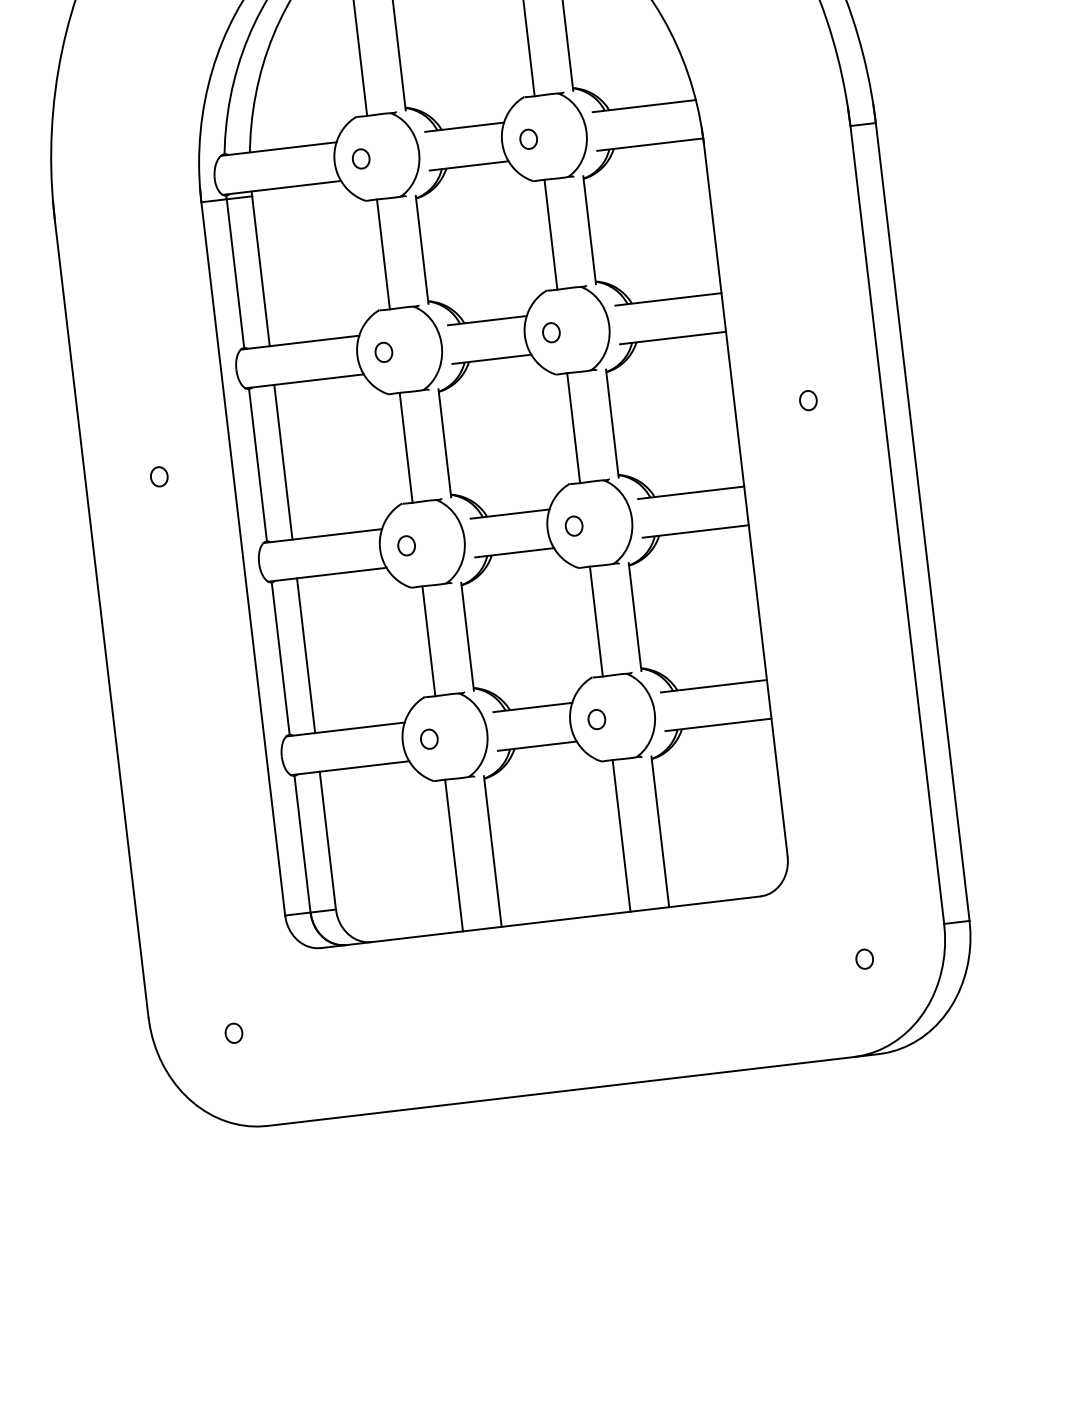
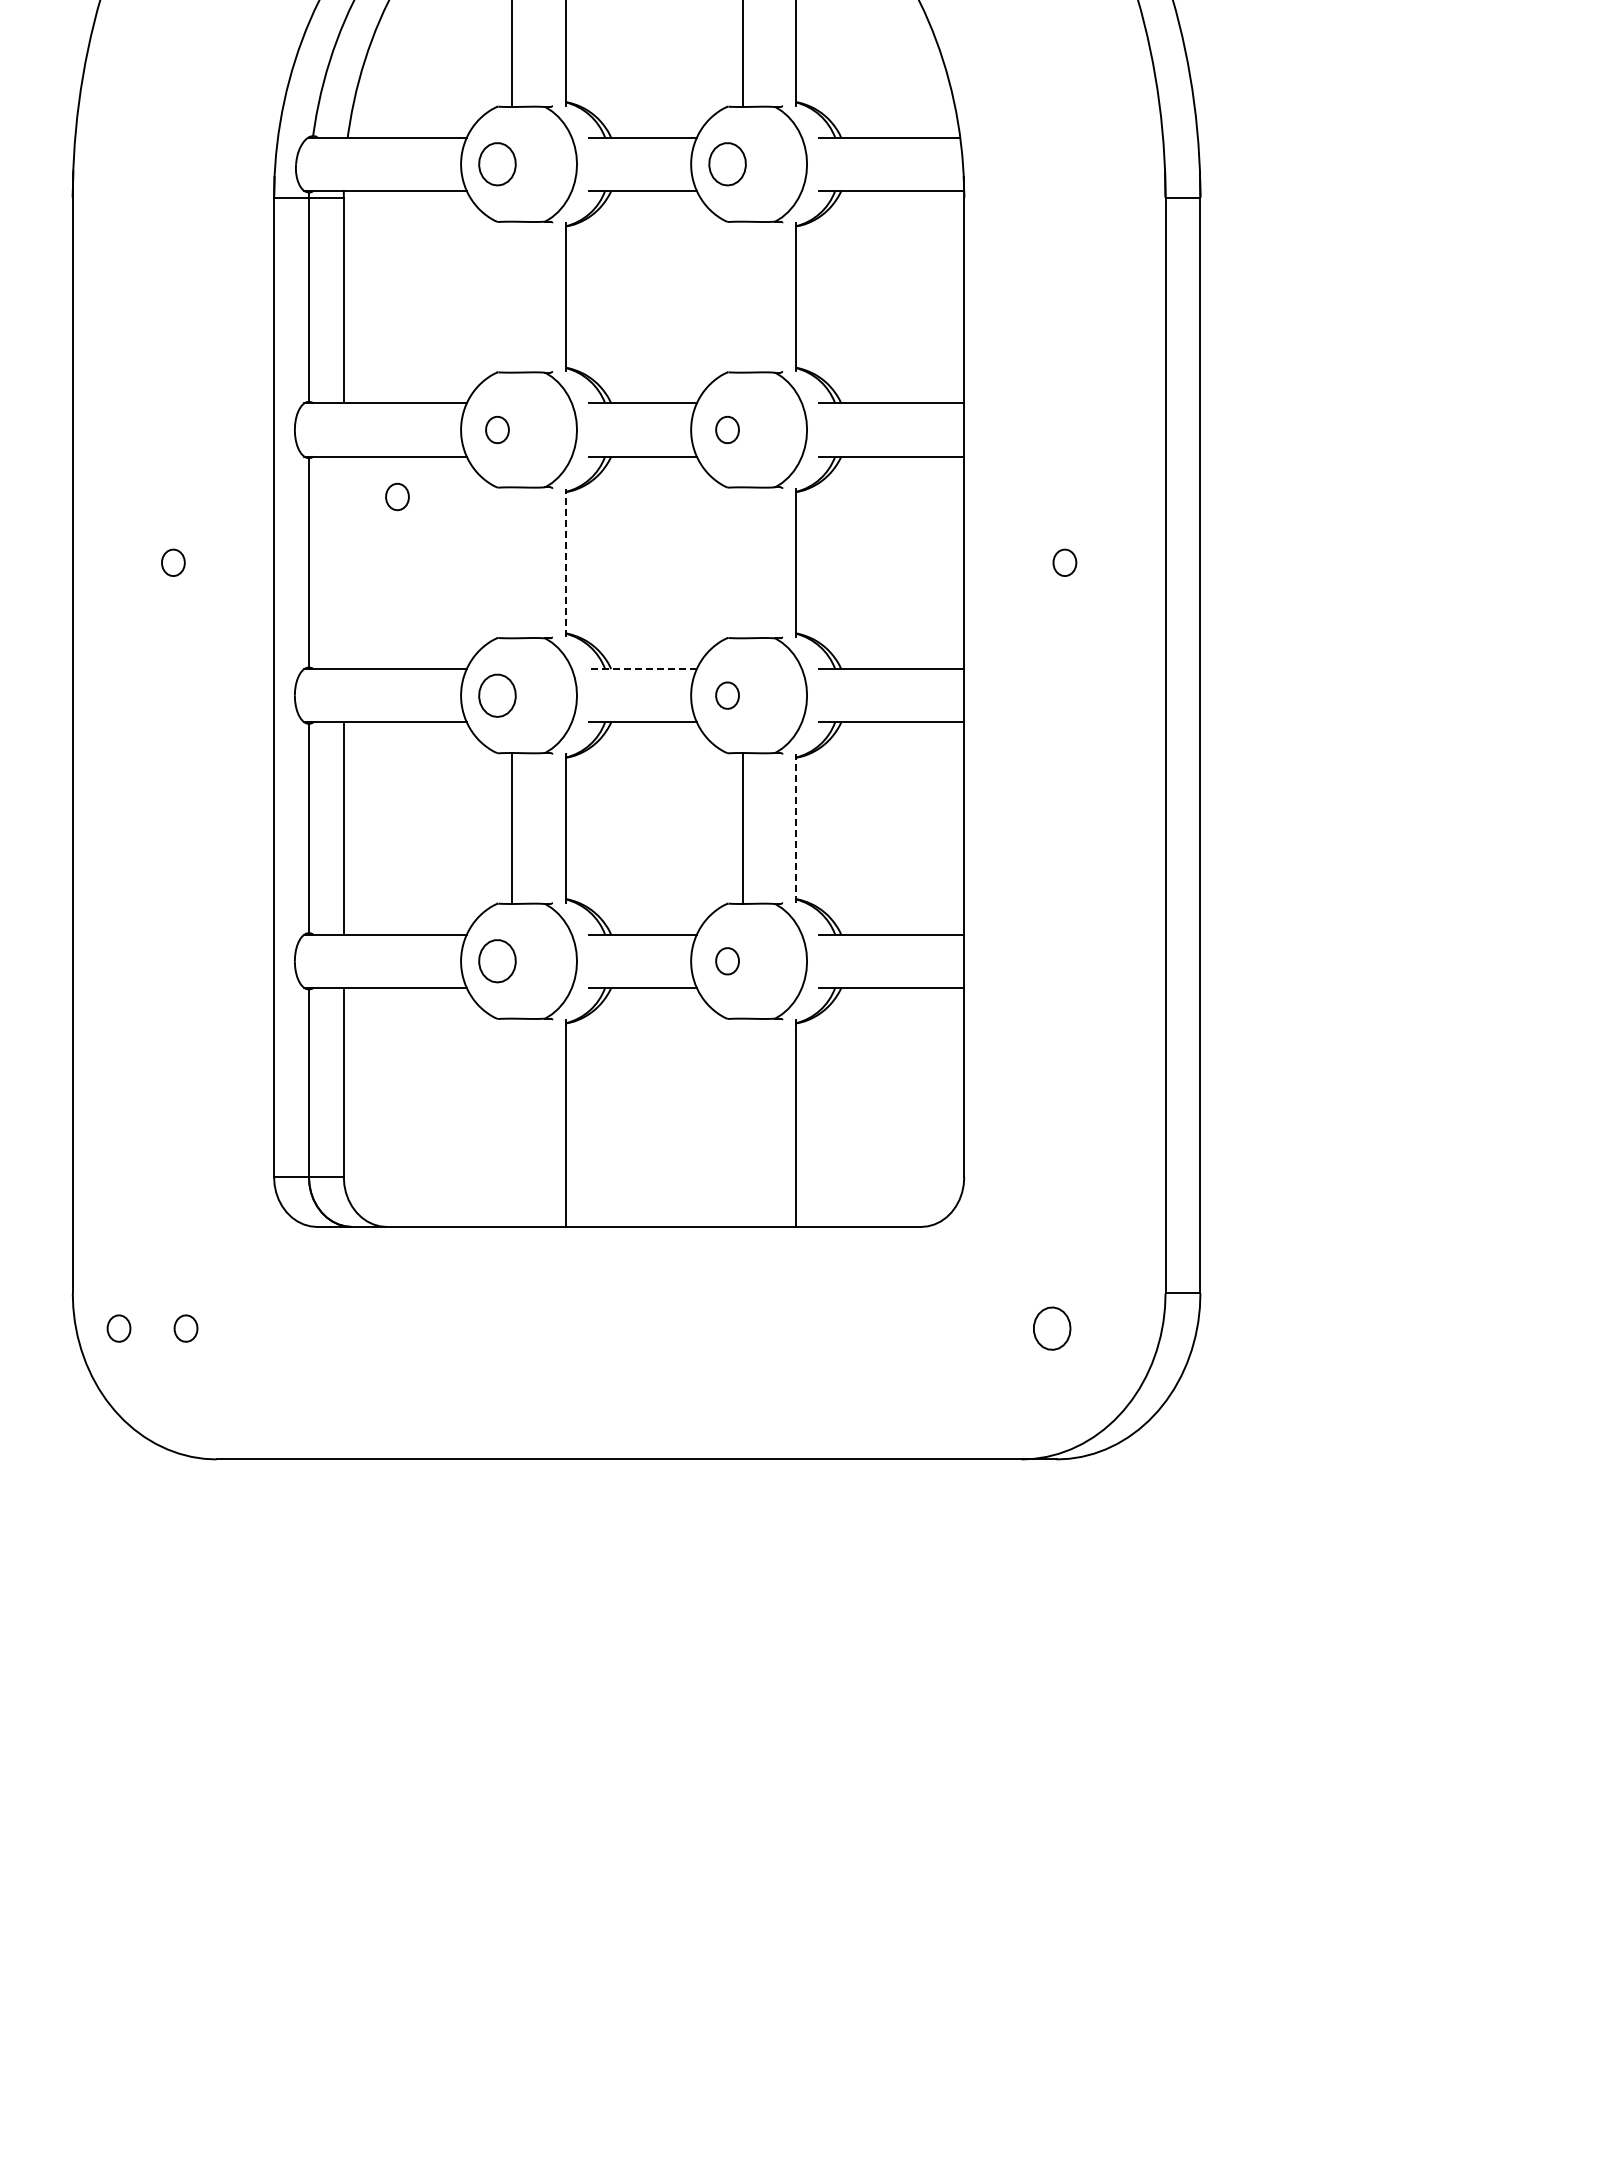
part: (528, 139) -> (727, 164), size x1.6
part: (361, 159) -> (497, 164), size x1.6
line: (550, 234) -> (742, 296), removed
line: (383, 253) -> (512, 296), removed
part: (316, 410) -> (397, 497), added
line: (573, 427) -> (742, 562), removed
line: (444, 443) -> (565, 562), solid -> dashed
line: (406, 447) -> (512, 562), removed
line: (283, 462) -> (343, 562), removed
line: (509, 514) -> (642, 669), solid -> dashed
part: (406, 545) -> (497, 695), size x1.6
line: (634, 617) -> (795, 828), solid -> dashed
part: (429, 739) -> (497, 961), size x1.6
line: (621, 835) -> (742, 1122), removed
line: (454, 855) -> (512, 1122), removed
part: (864, 959) -> (1052, 1328), size x1.6
part: (184, 1039) -> (118, 1328), added

